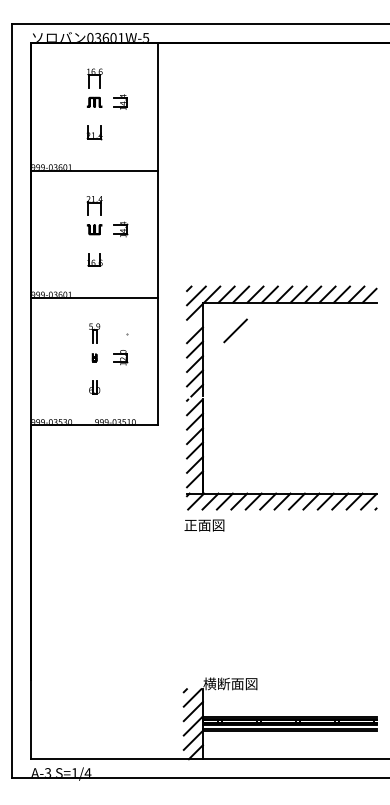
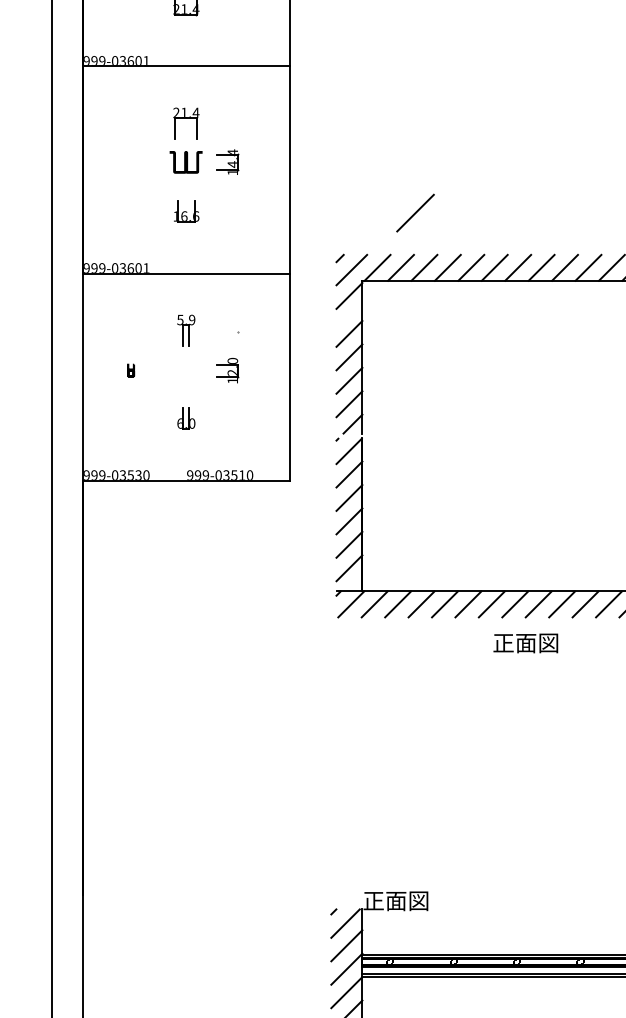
part: (94, 229) -> (186, 162), size x1.4
line: (235, 330) -> (415, 212), moved
part: (94, 357) -> (130, 370), moved
text: (204, 525) -> (525, 643), moved
text: (230, 683) -> (407, 900), 横断面図 -> 正面図

